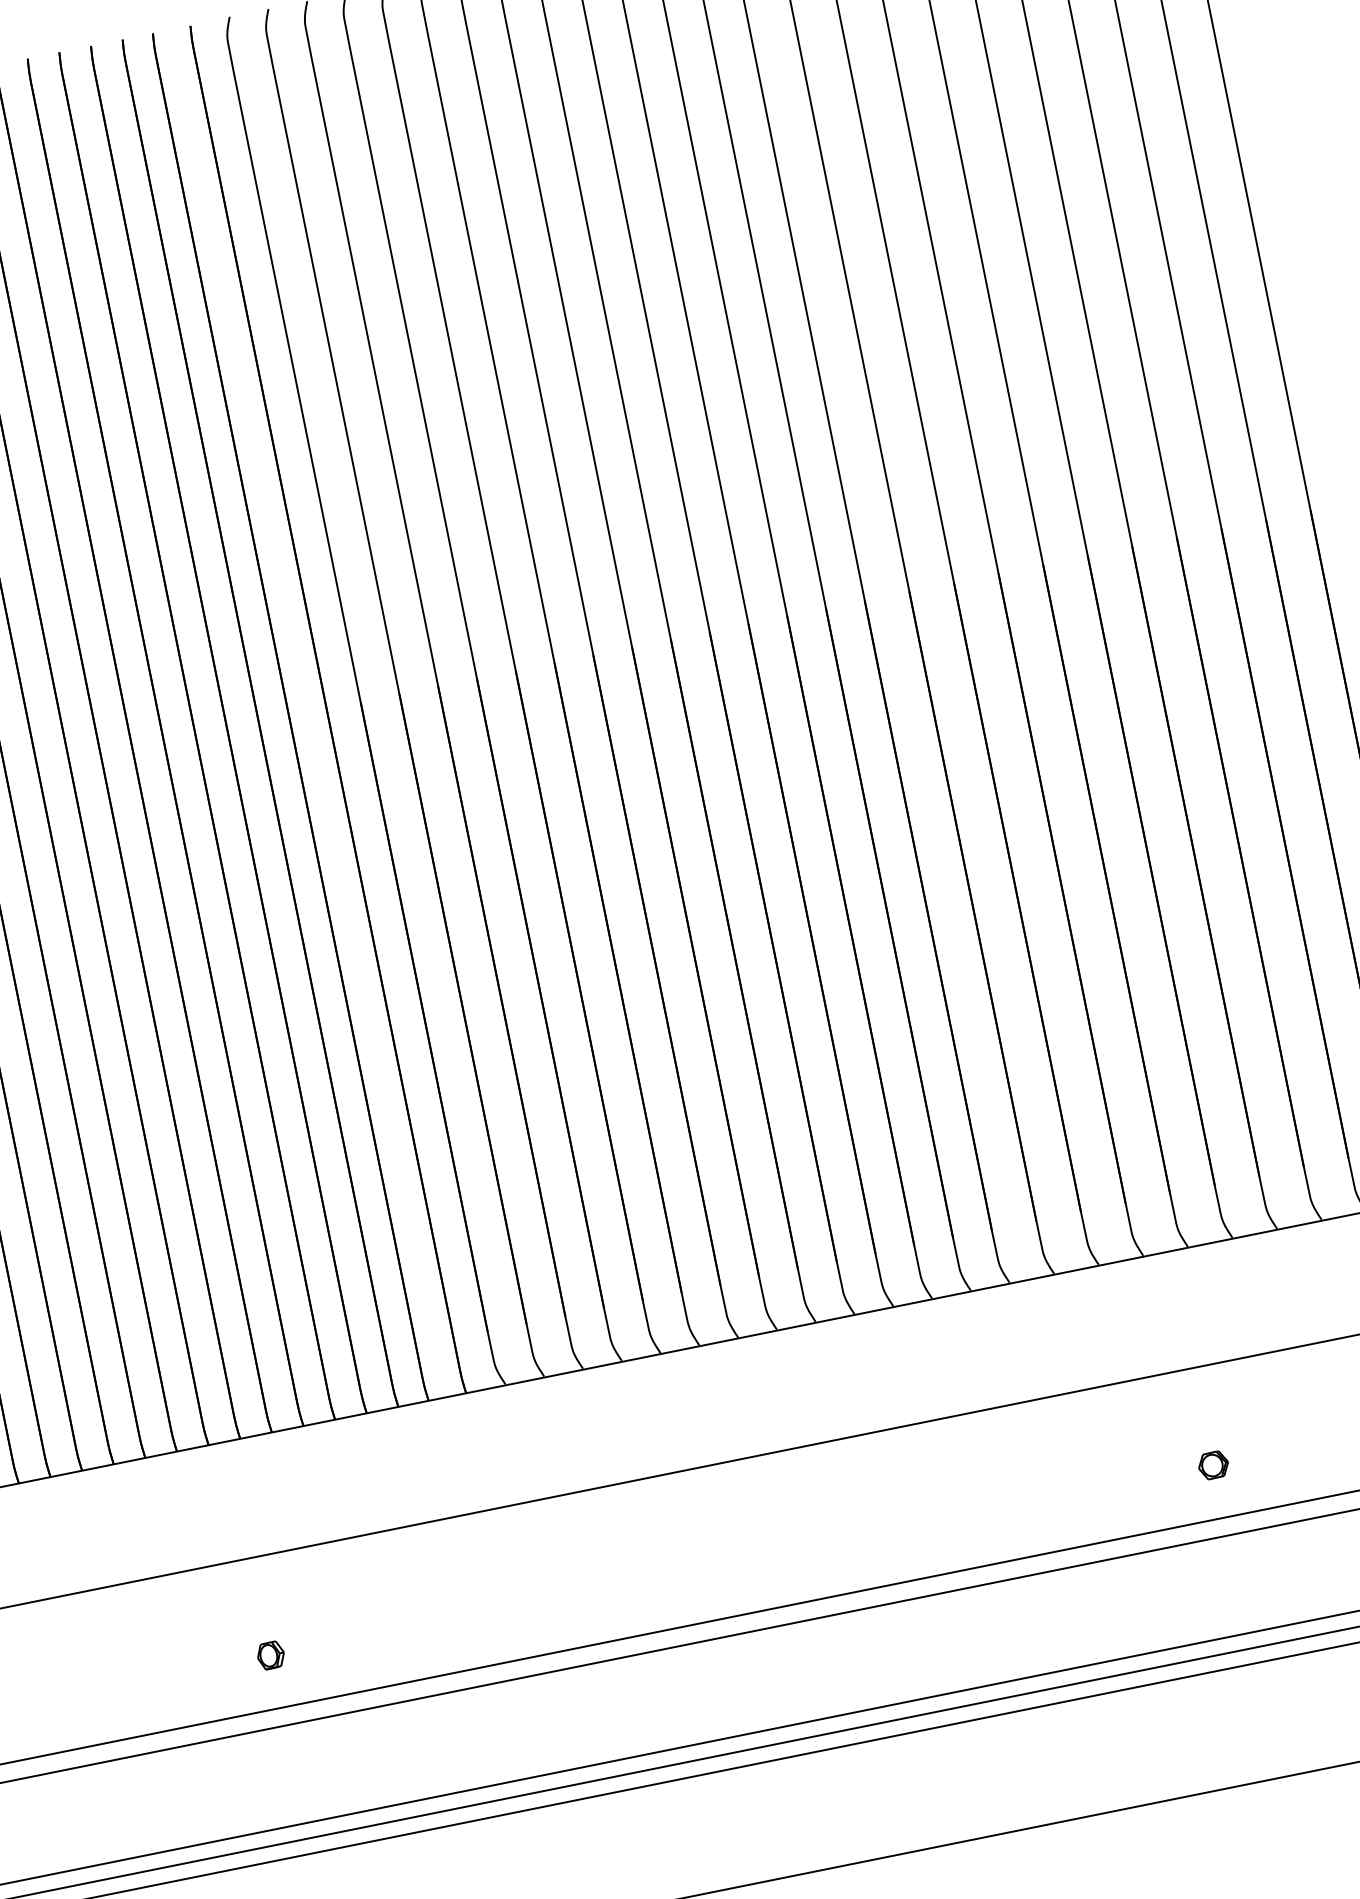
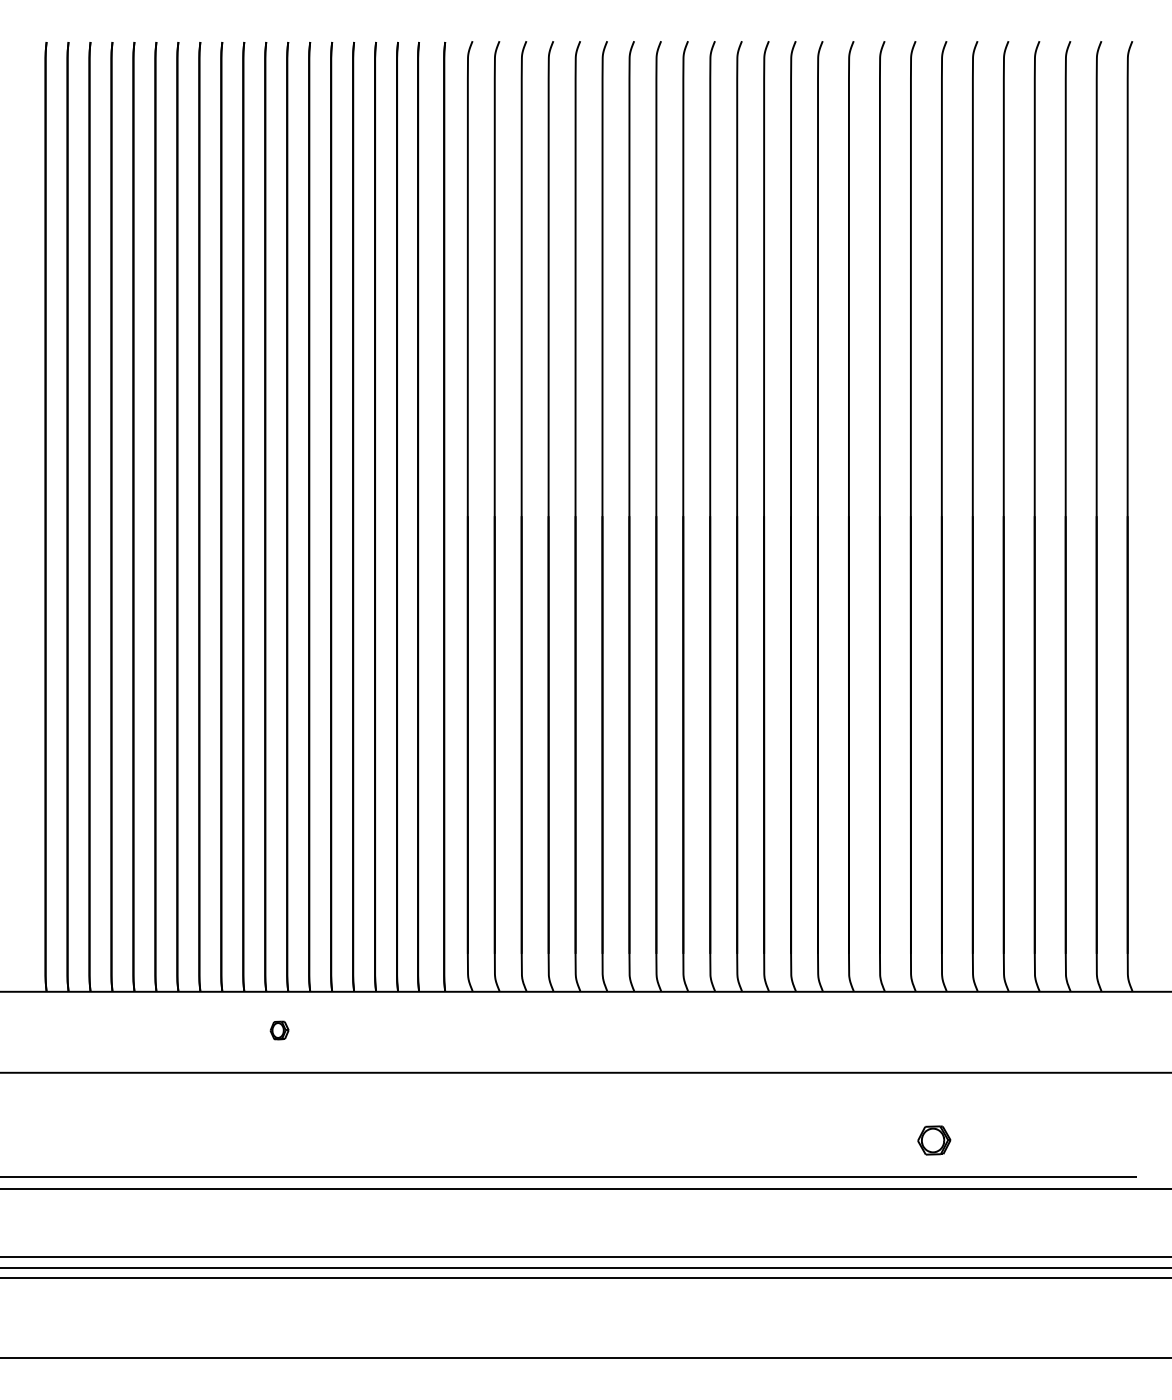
part: (1213, 1465) -> (934, 1140), size x1.6
part: (270, 1655) -> (279, 1030), moved

